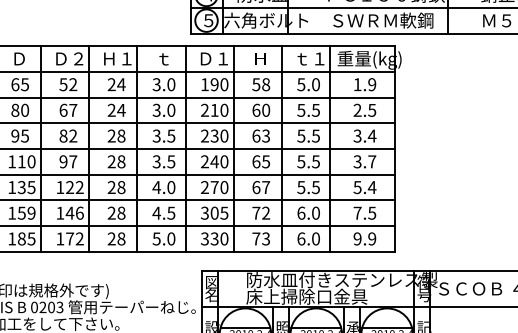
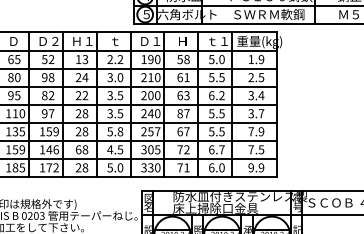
text: (115, 84) -> (81, 59), 24 -> 13
text: (164, 84) -> (115, 59), 3.0 -> 2.2
text: (68, 110) -> (48, 77), 67 -> 98
text: (265, 110) -> (186, 77), 60 -> 61
text: (121, 135) -> (85, 95), 28 -> 22
text: (214, 135) -> (150, 95), 230 -> 200
text: (308, 135) -> (216, 95), 5.5 -> 6.2
text: (261, 161) -> (183, 113), 65 -> 87
text: (74, 187) -> (52, 131), 122 -> 159
text: (164, 187) -> (115, 131), 4.0 -> 5.8
text: (219, 187) -> (154, 131), 270 -> 257
text: (365, 187) -> (256, 131), 5.4 -> 7.9
text: (111, 212) -> (78, 149), 28 -> 68
text: (315, 212) -> (221, 149), 6.0 -> 6.7
text: (265, 238) -> (186, 167), 73 -> 71

